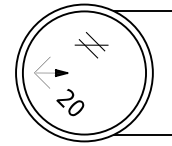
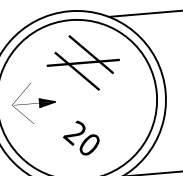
part: (91, 45) -> (83, 63), size x1.67
text: (70, 102) -> (81, 138), moved

